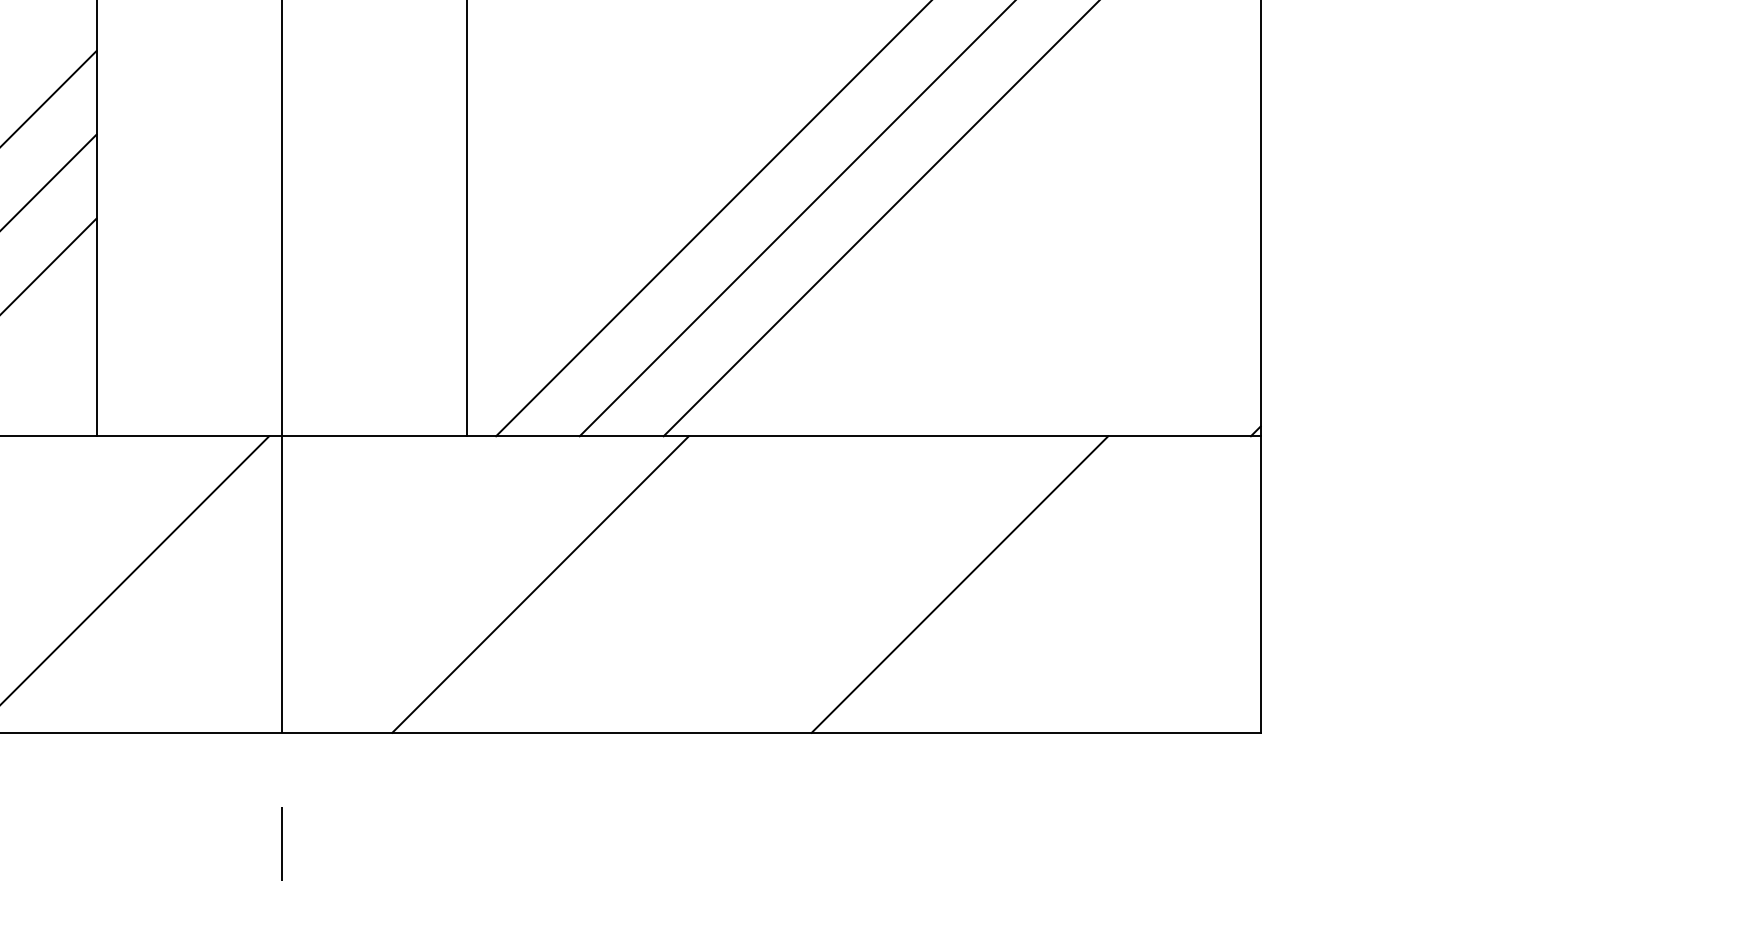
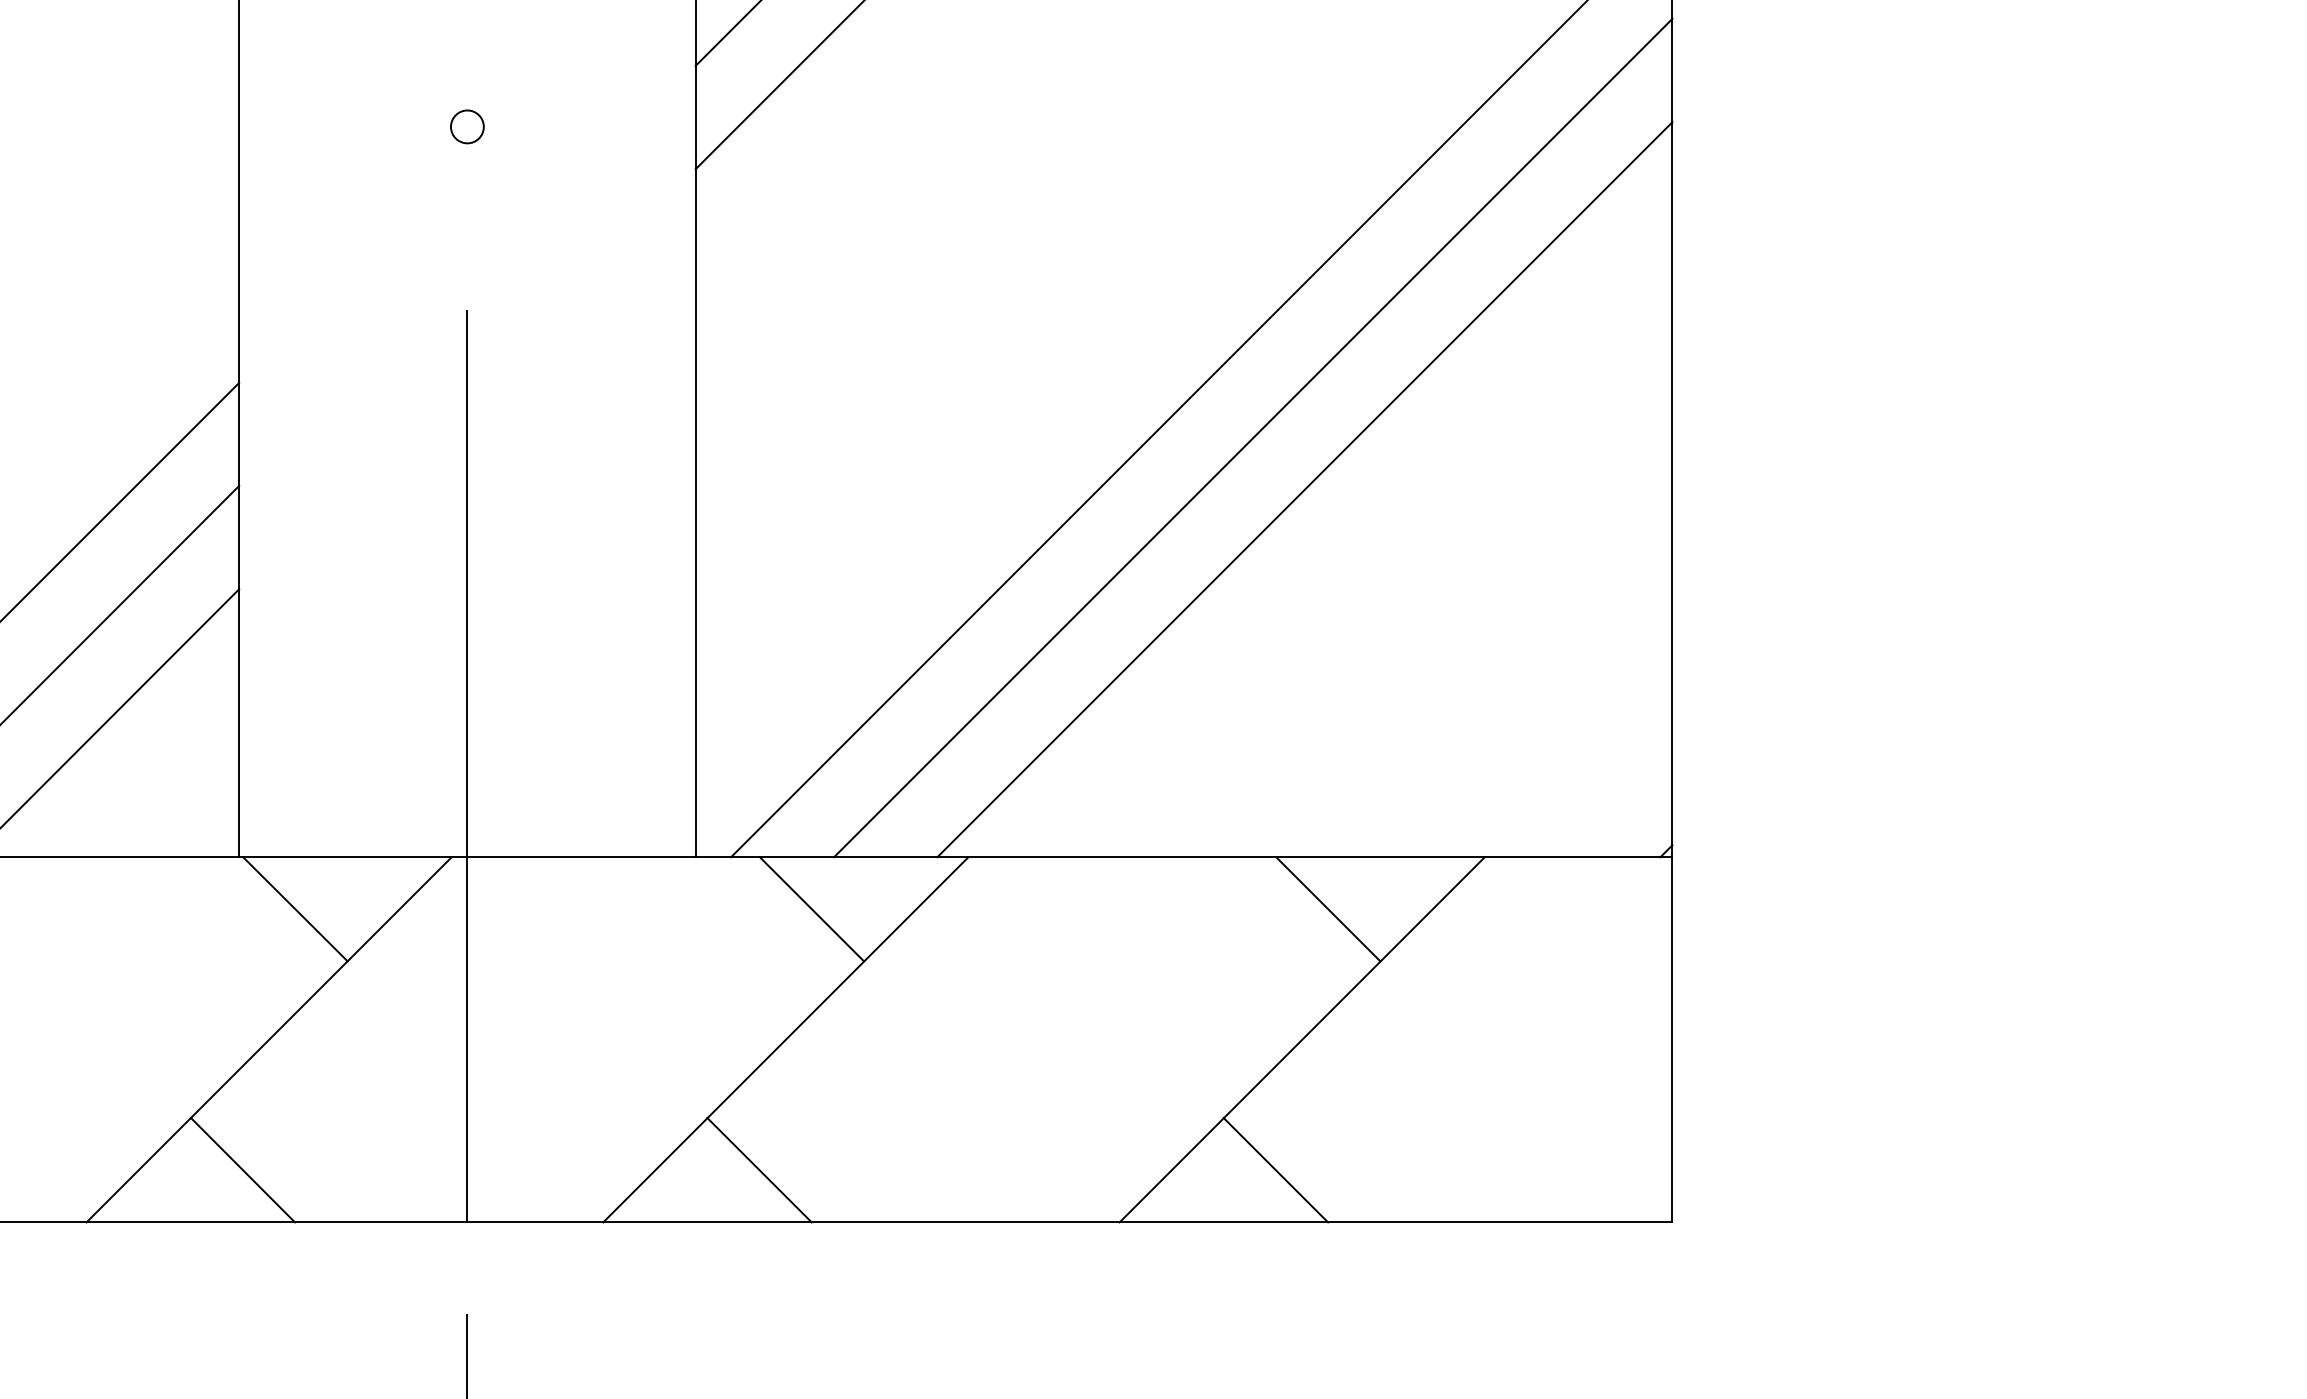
line: (142, 478) -> (295, 909), added
line: (561, 478) -> (811, 909), added
line: (981, 478) -> (1328, 909), added
line: (99, 689) -> (242, 1169), added
line: (519, 689) -> (759, 1169), added
line: (938, 689) -> (1275, 1169), added

